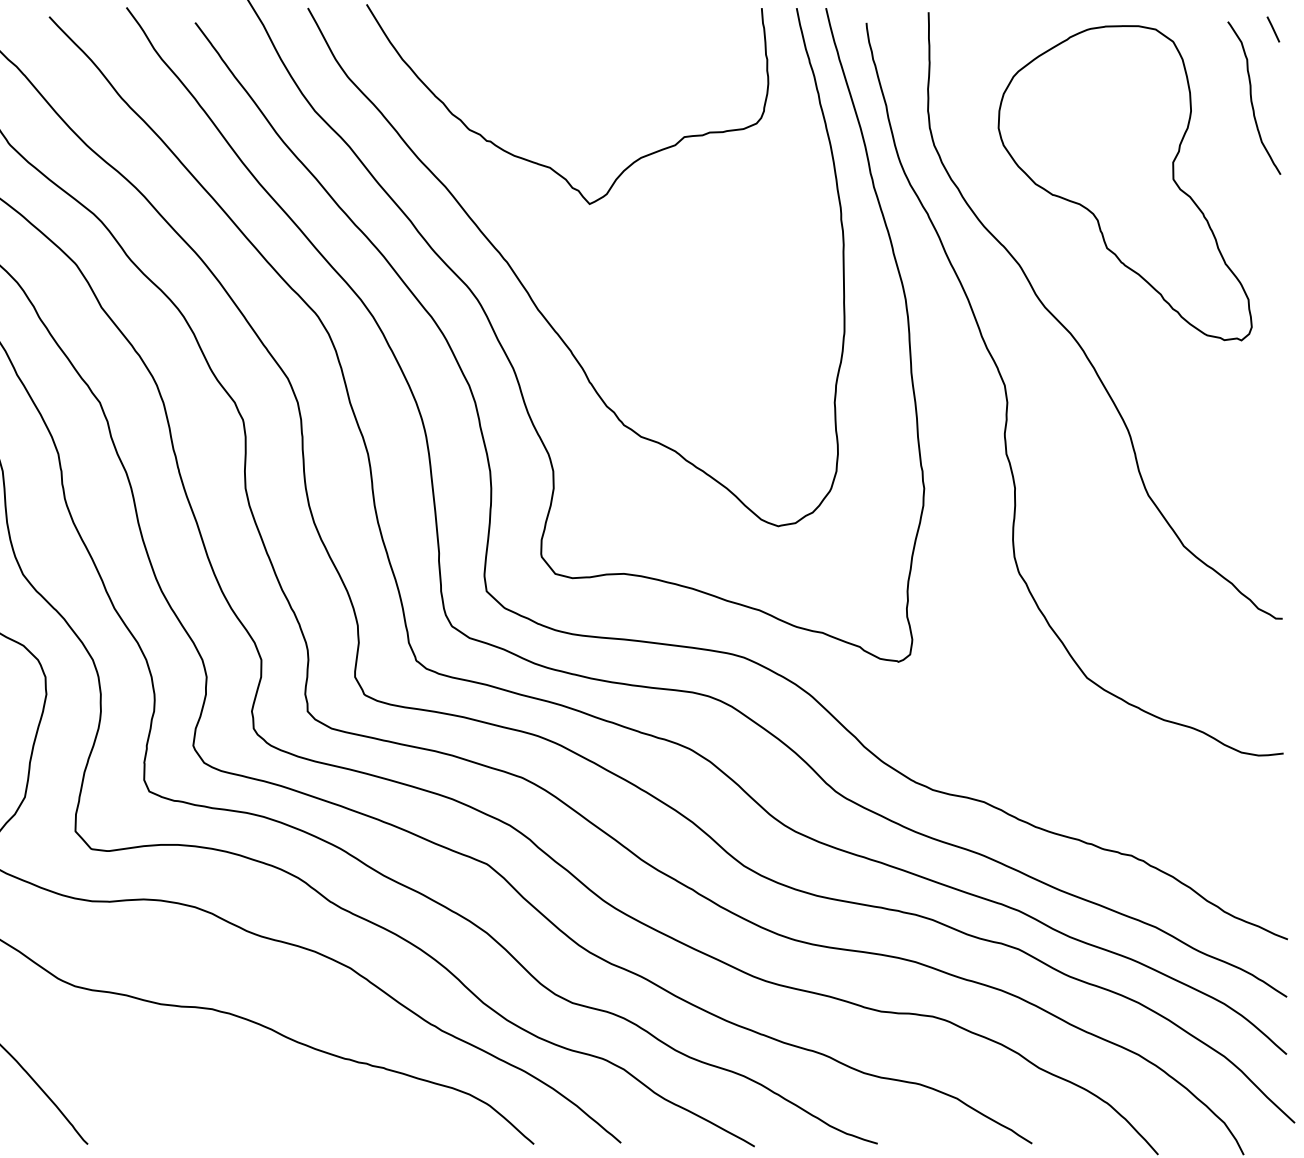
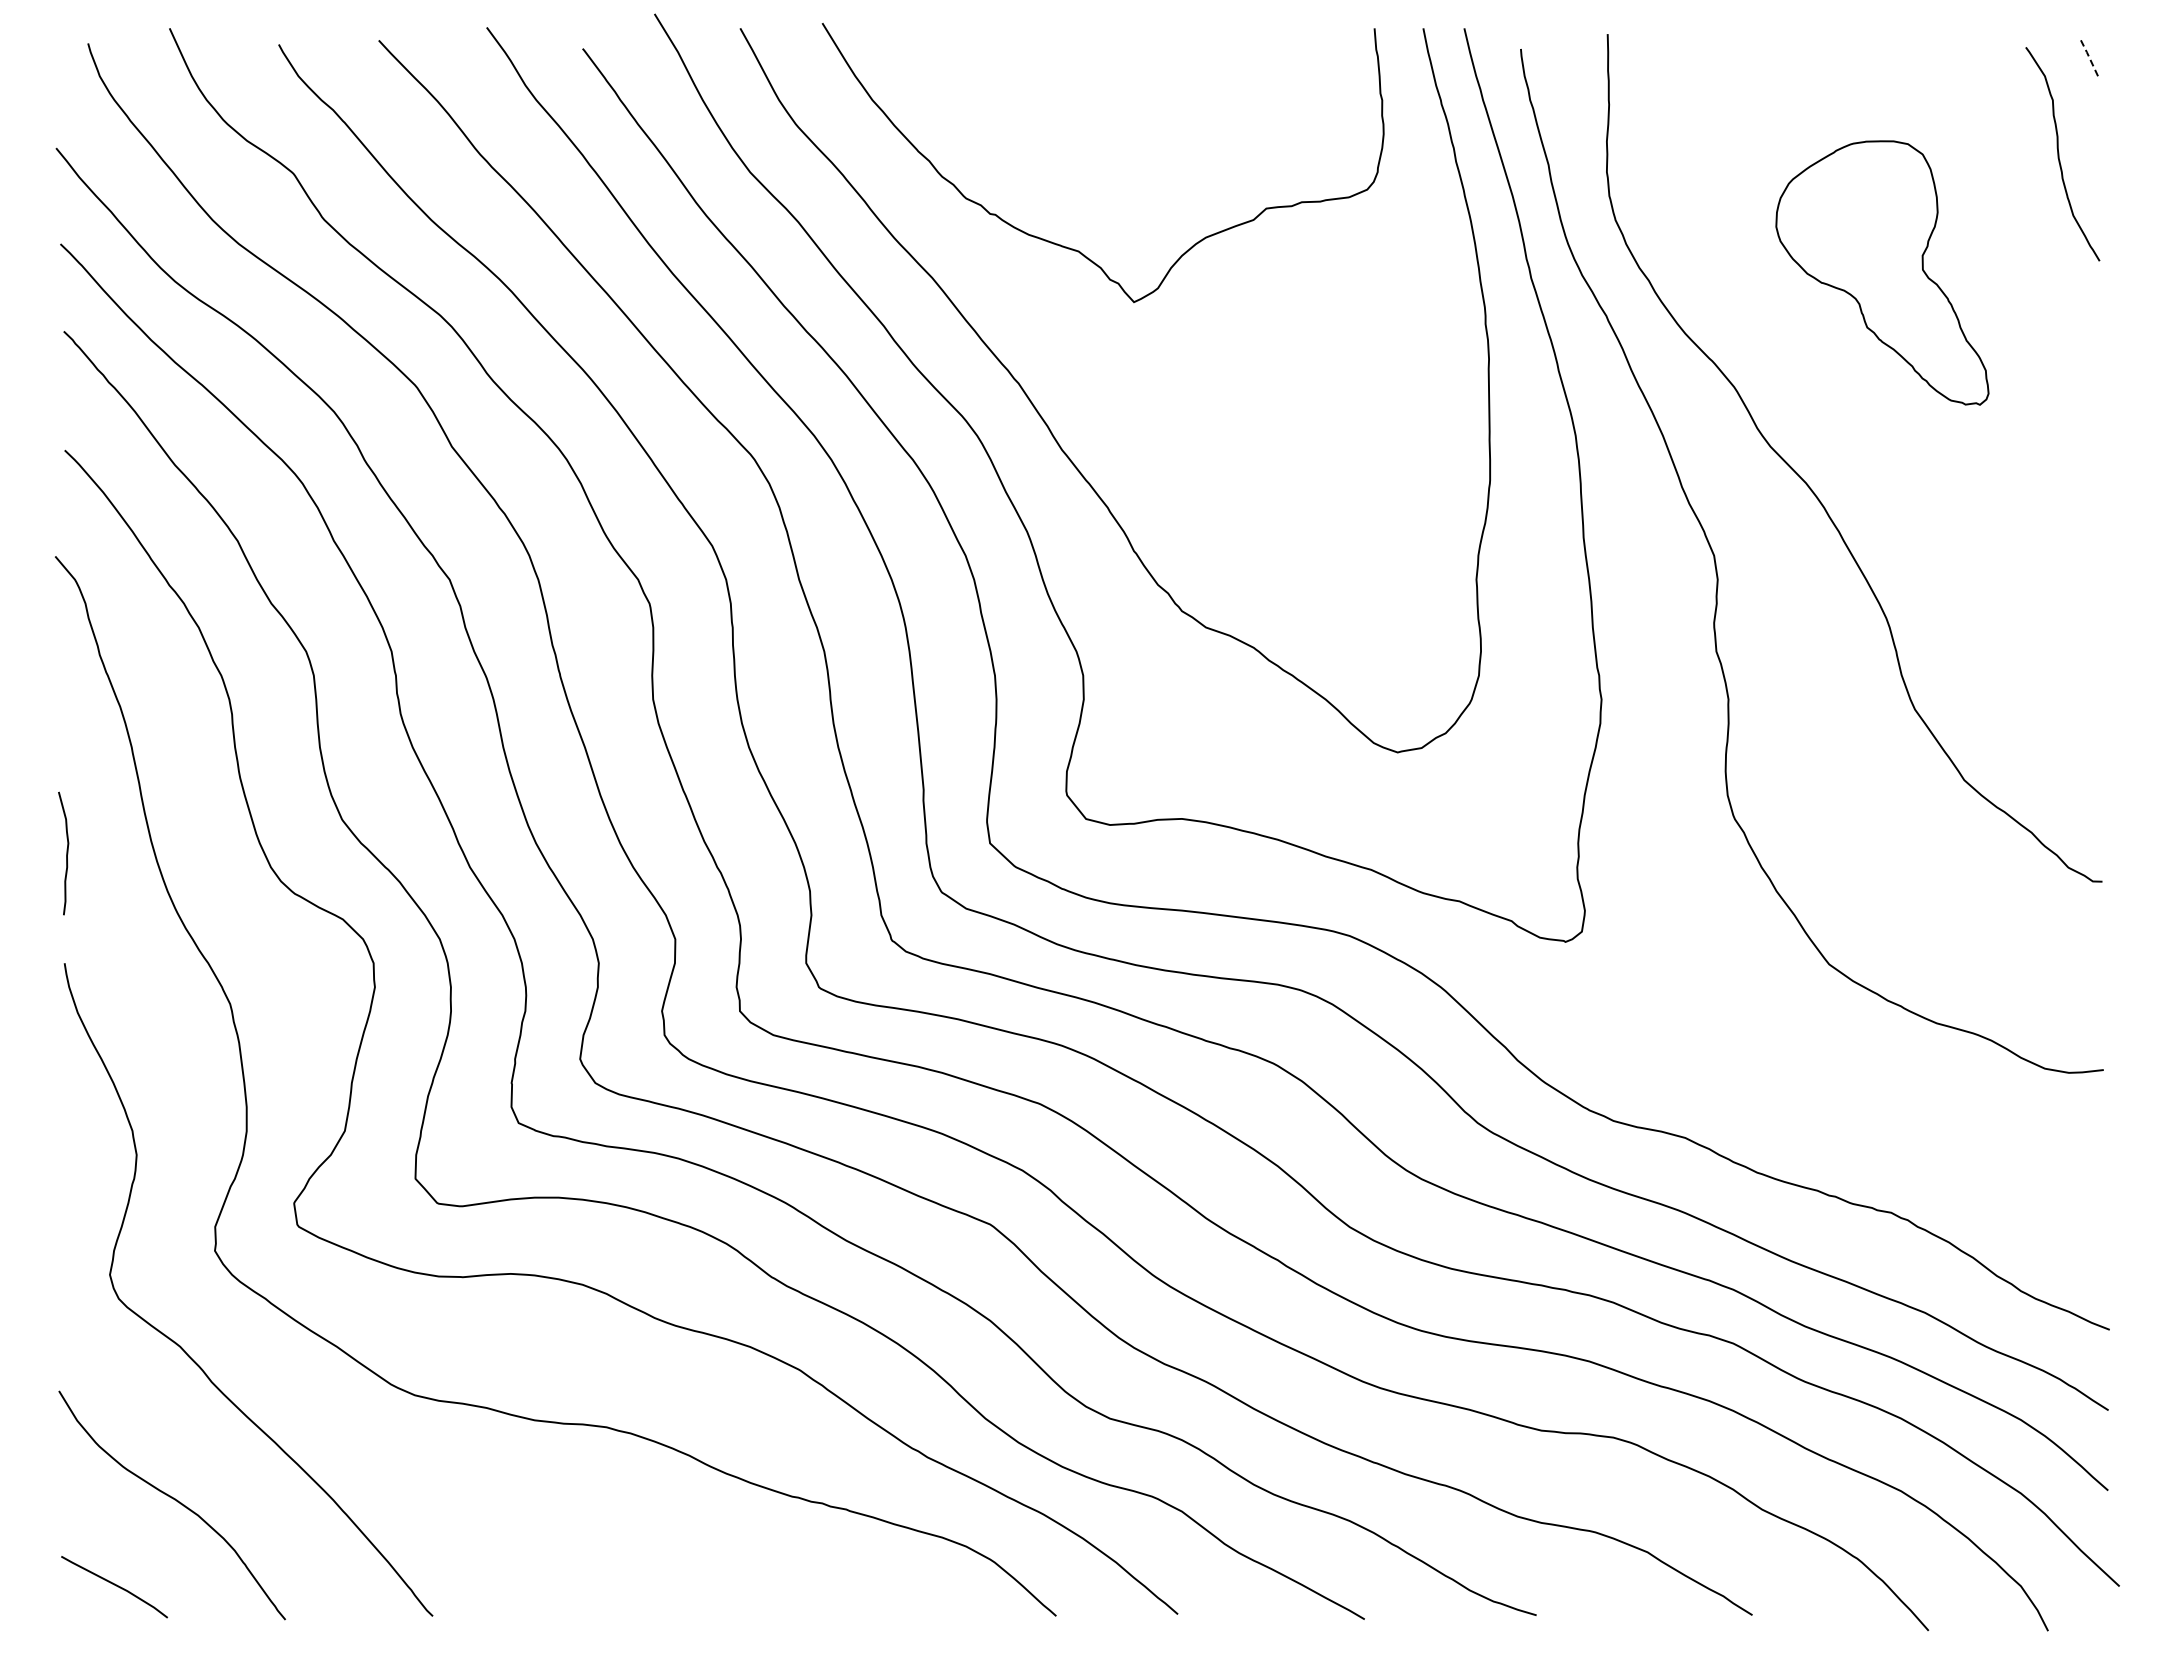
line: (1273, 28) -> (2089, 57), solid -> dashed
part: (1125, 182) -> (1882, 272), size x0.6

